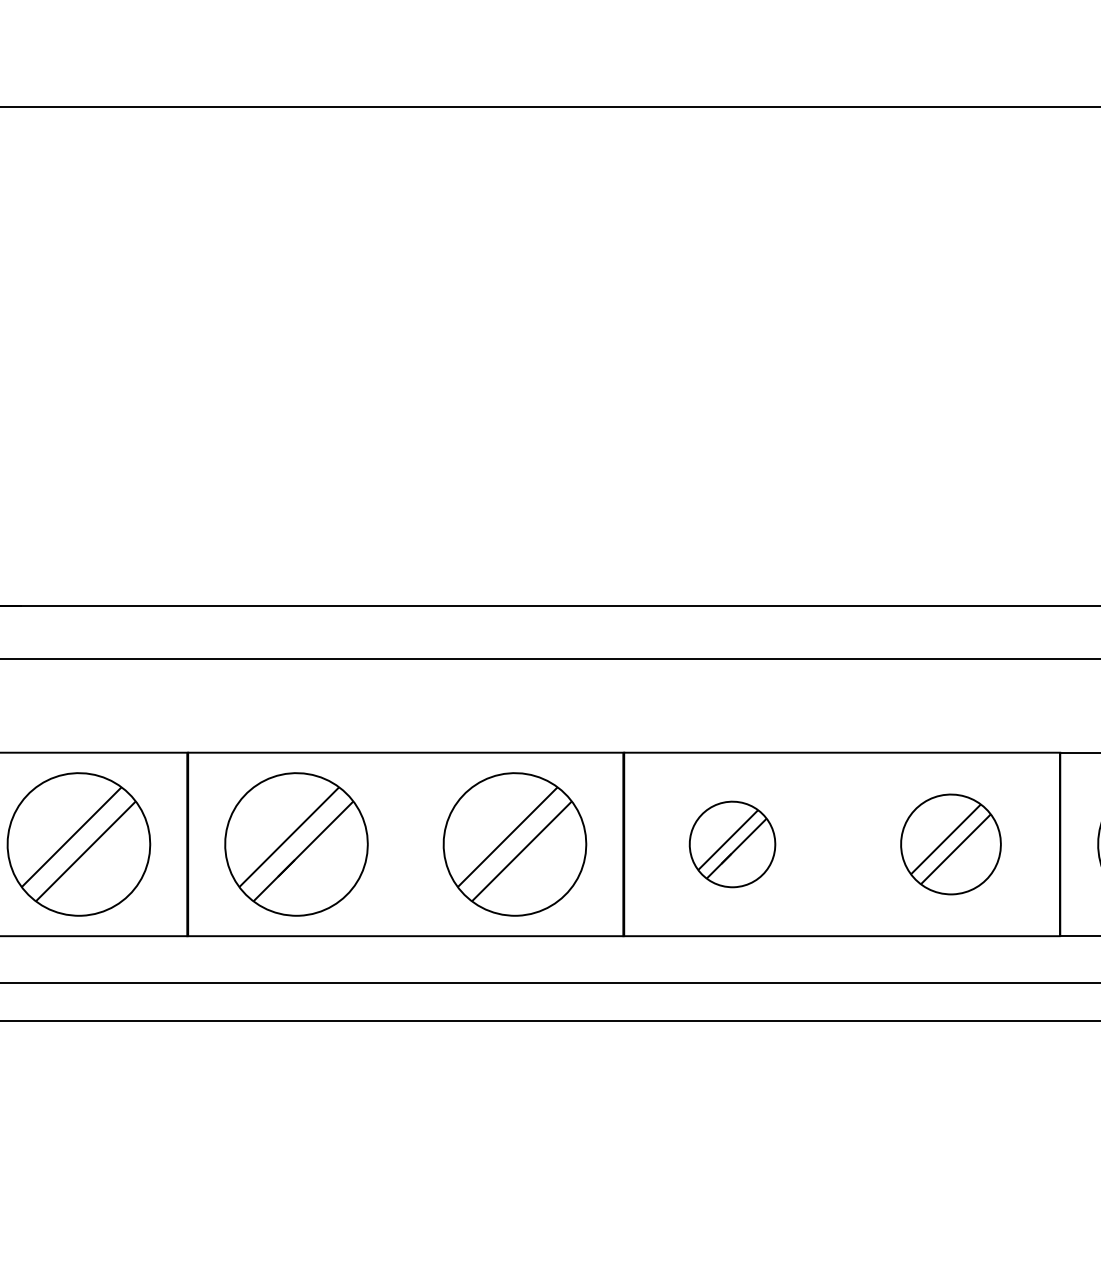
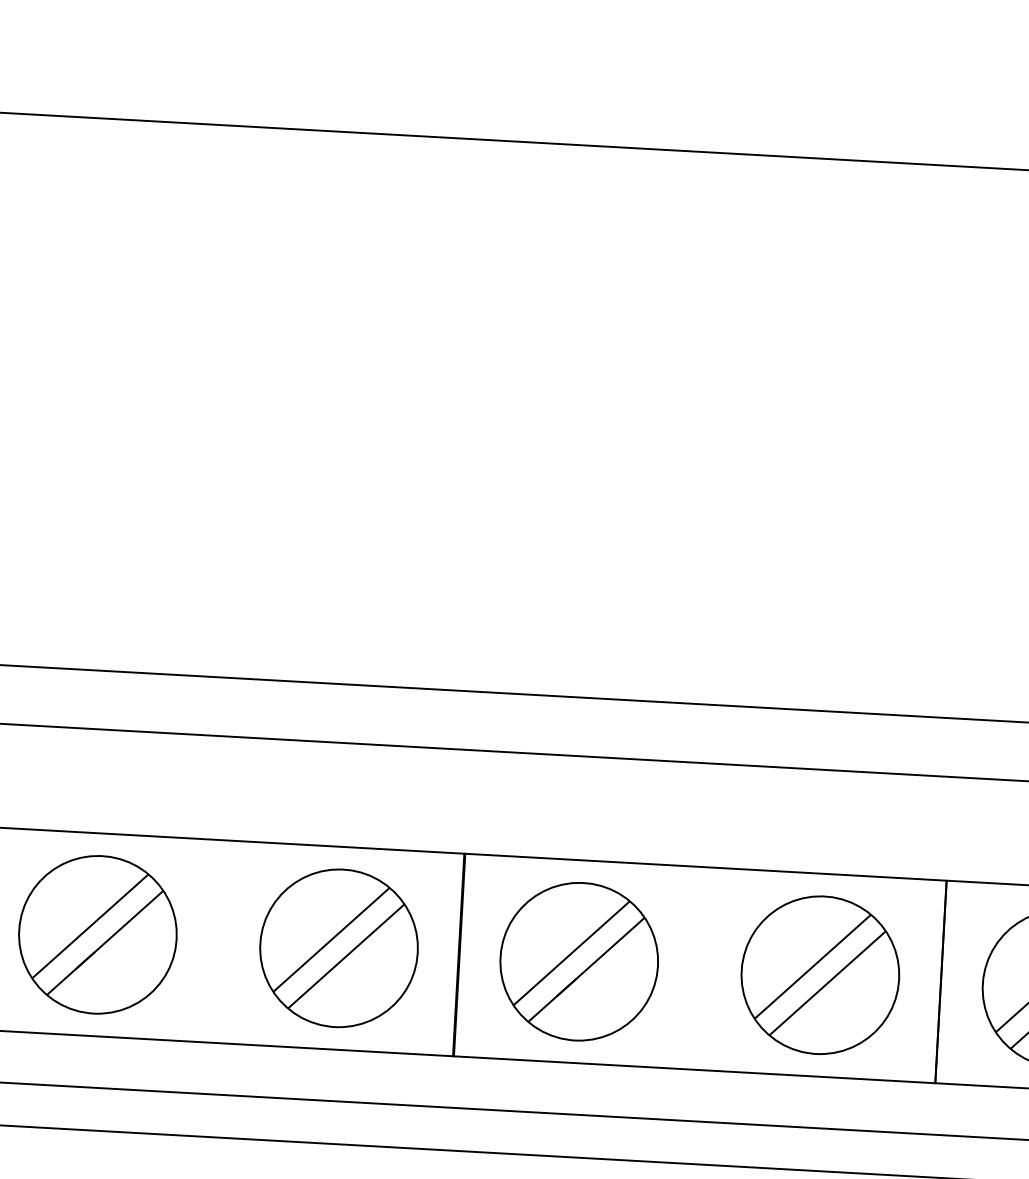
part: (732, 844) -> (579, 961), size x1.67
part: (950, 844) -> (819, 975), size x1.43

